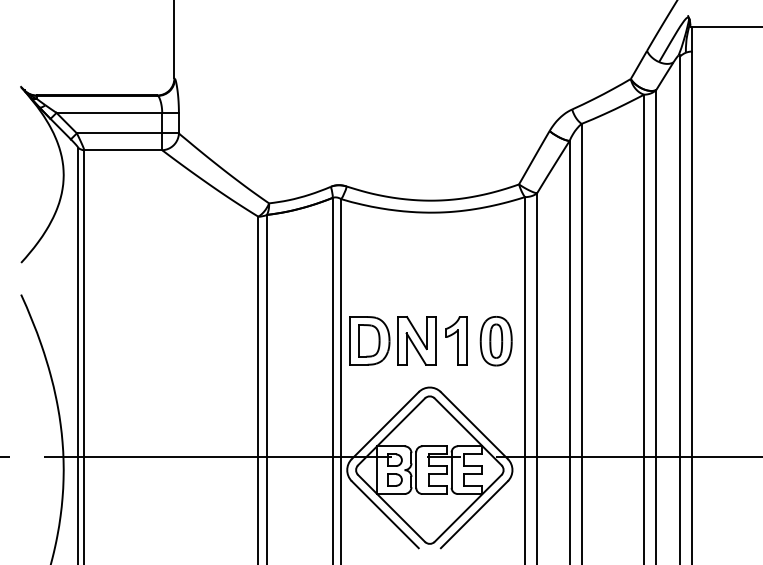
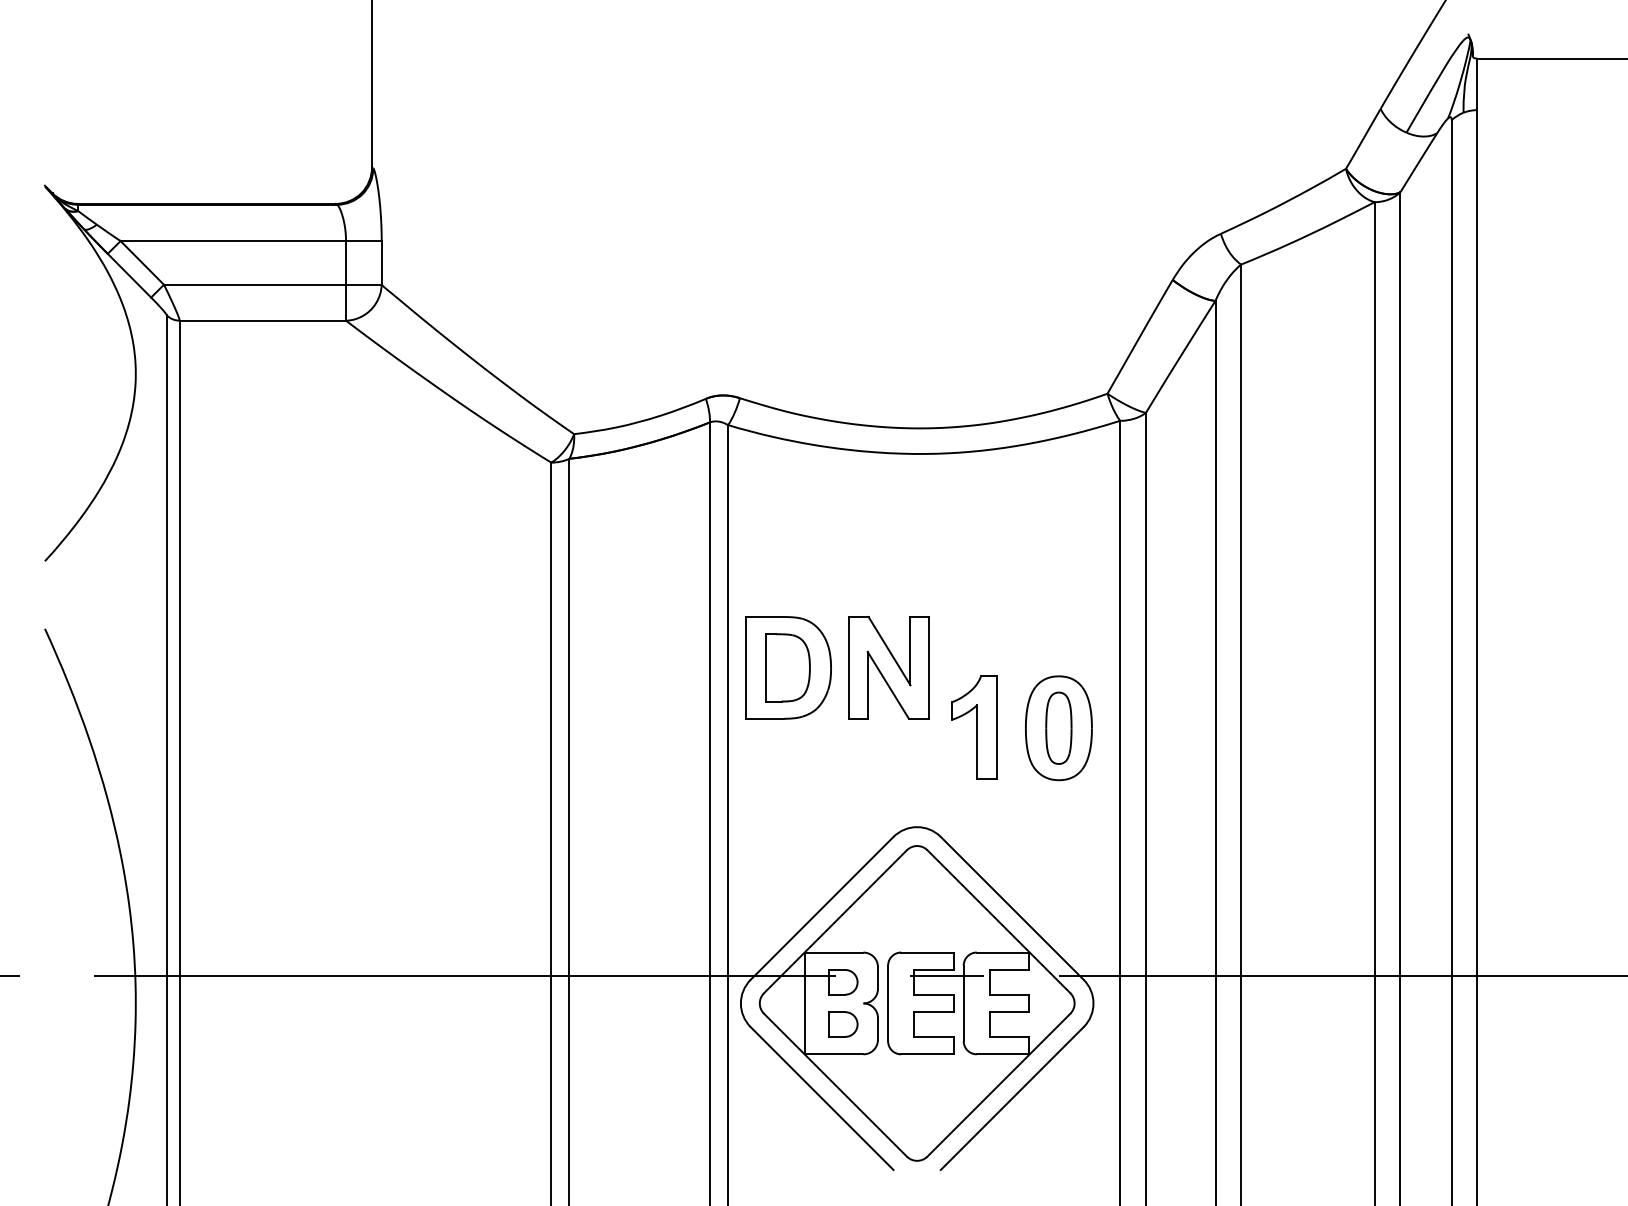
part: (392, 340) -> (837, 667), moved

